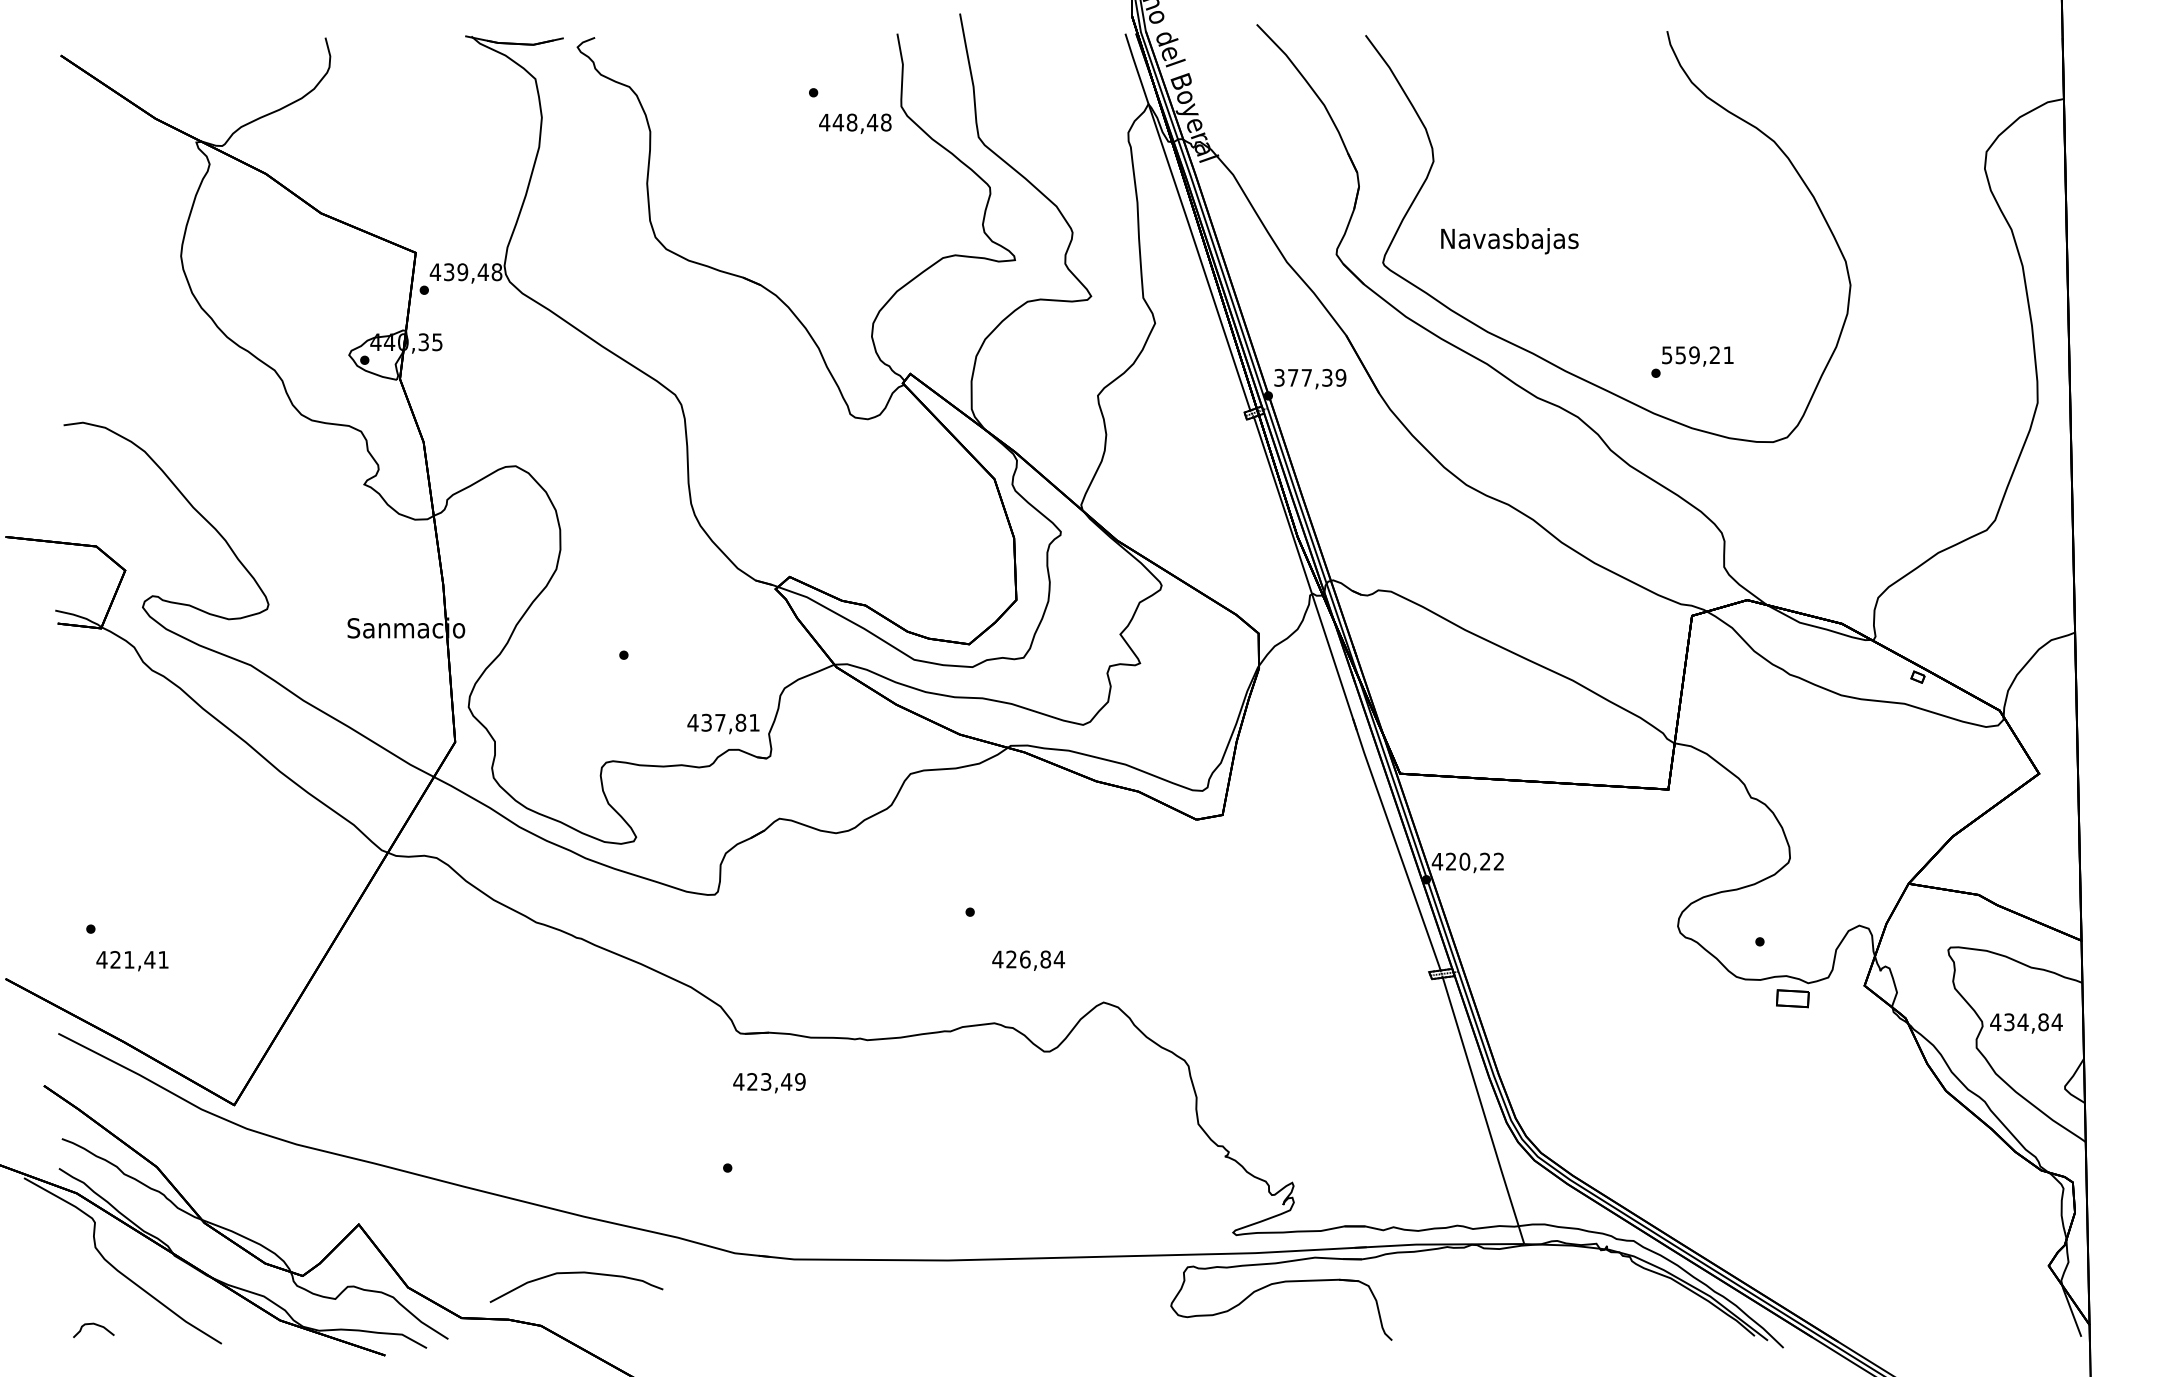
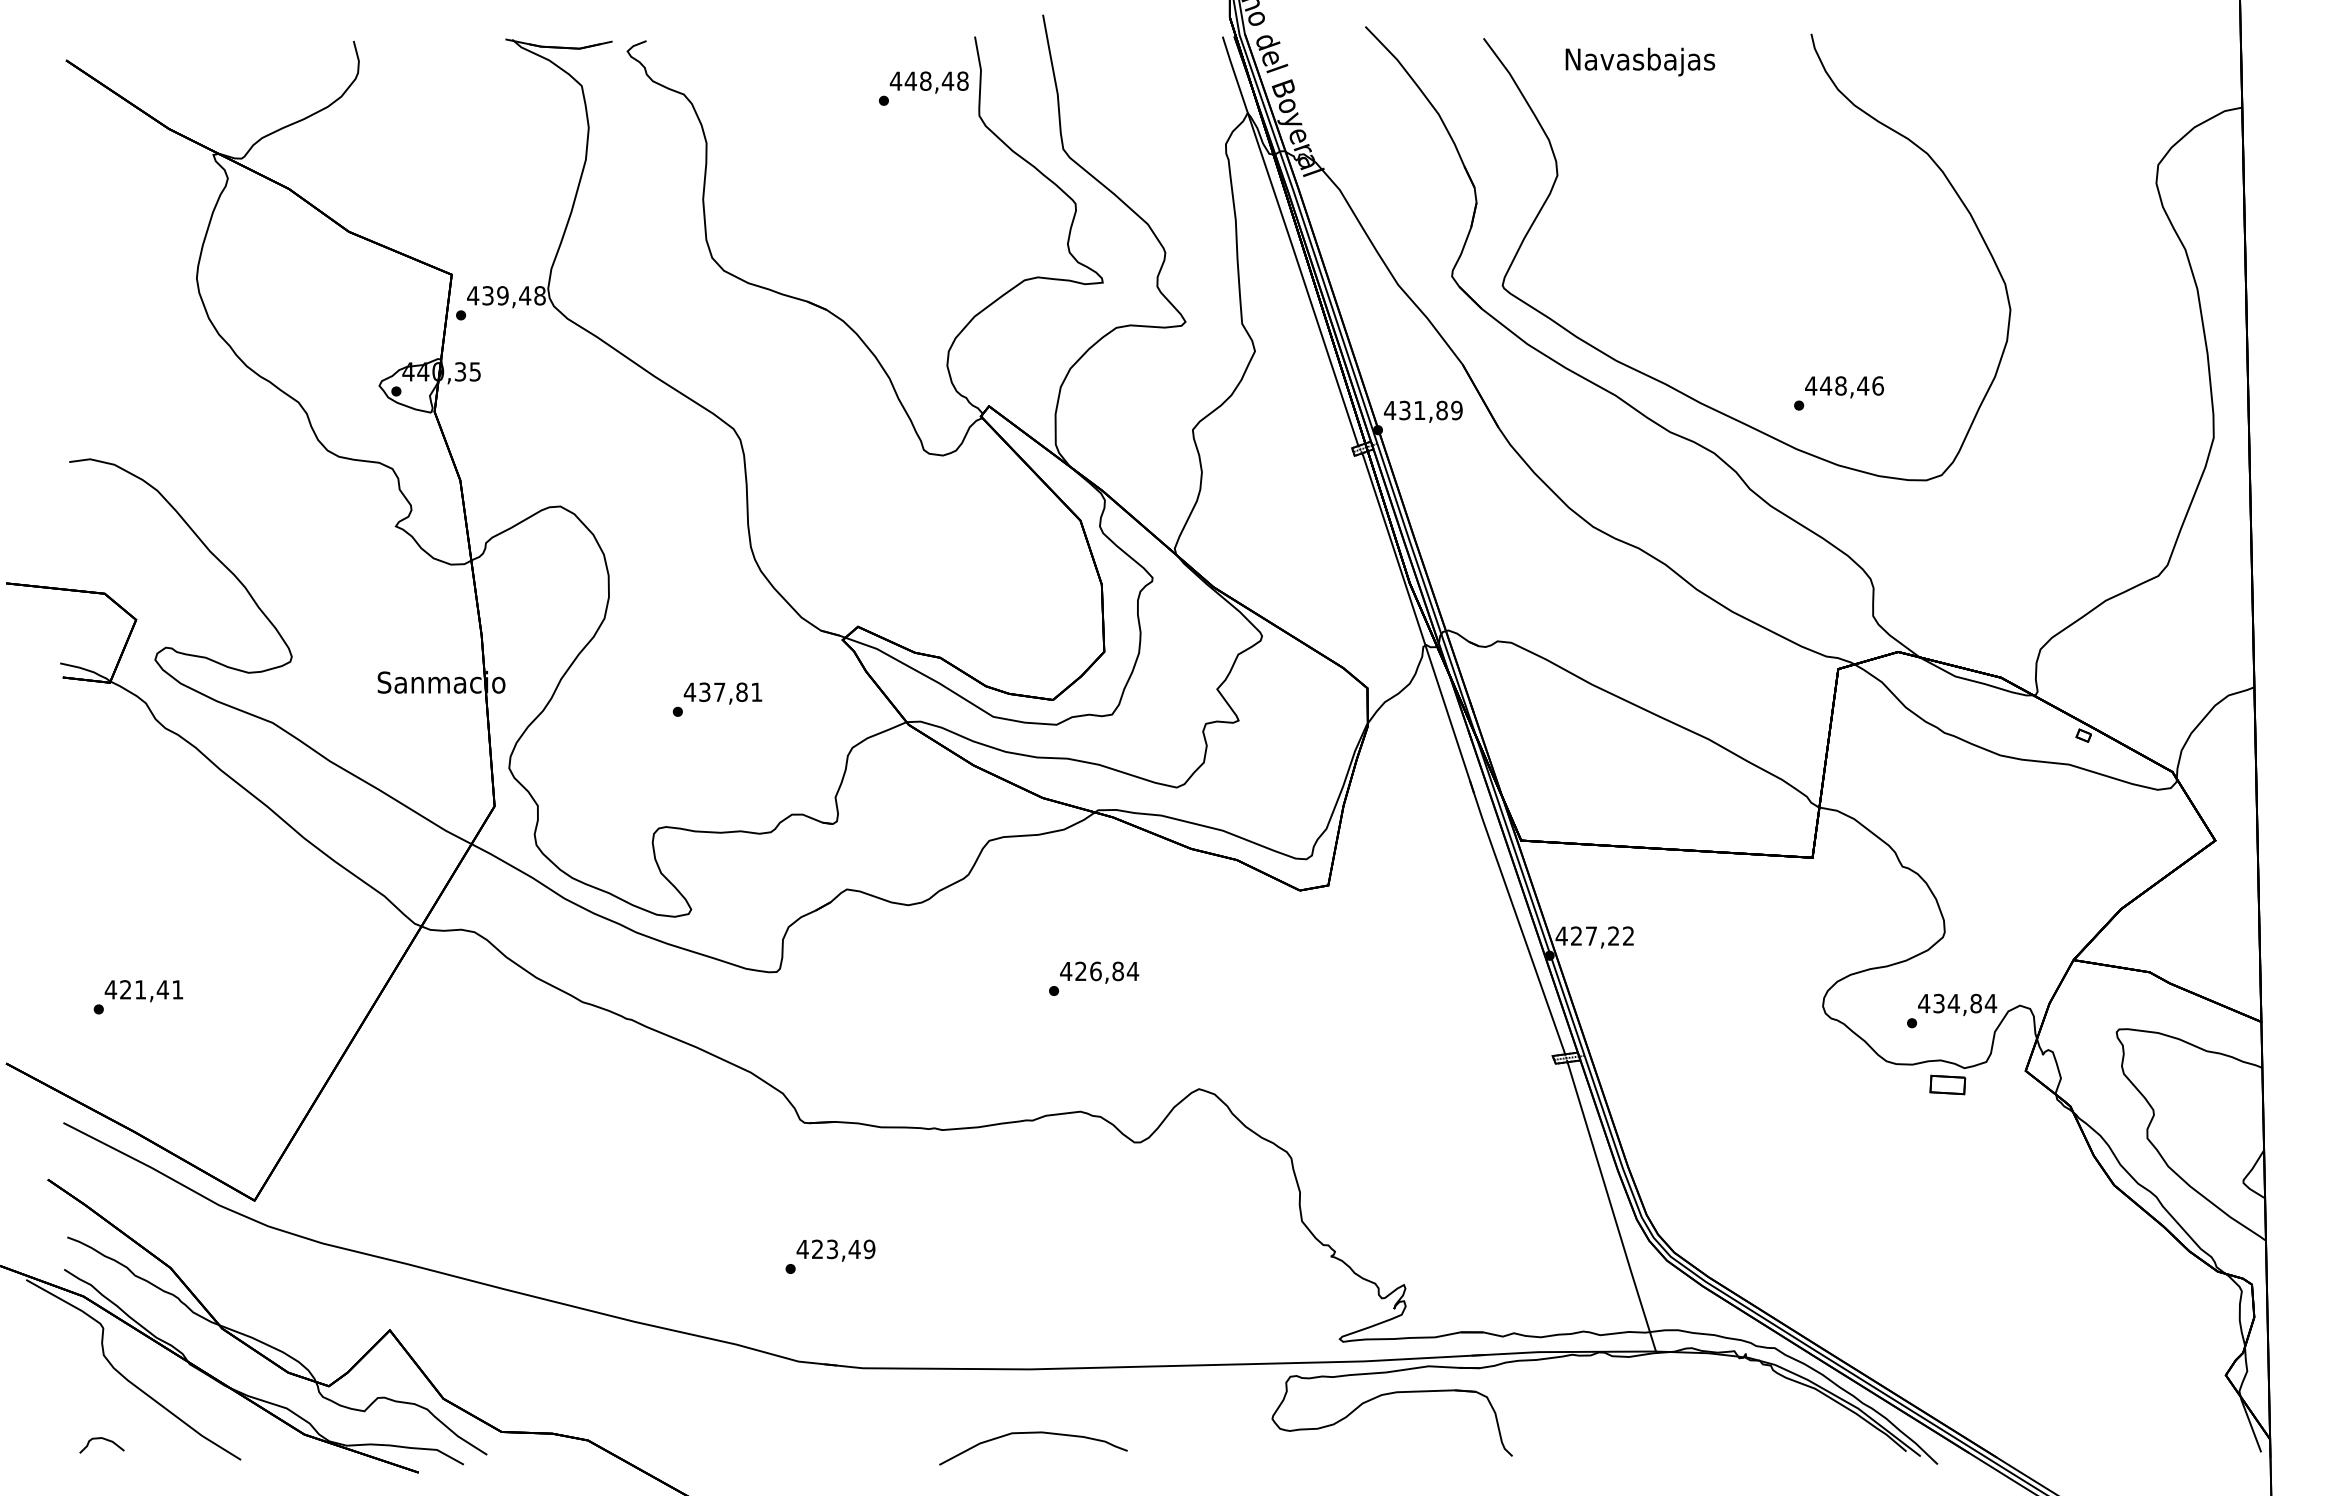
text: (854, 123) -> (928, 82), moved
text: (1509, 240) -> (1640, 61), moved
text: (1697, 354) -> (1844, 385), 559,21 -> 448,46
text: (1302, 377) -> (1415, 410), 377,39 -> 431,89
text: (722, 723) -> (722, 693), moved
text: (1464, 861) -> (1591, 935), 420,22 -> 427,22
text: (1028, 960) -> (1099, 972), moved
text: (132, 961) -> (143, 991), moved
text: (2026, 1023) -> (1957, 1004), moved
text: (768, 1082) -> (835, 1250), moved
curve: (576, 1273) -> (1033, 1433), moved

